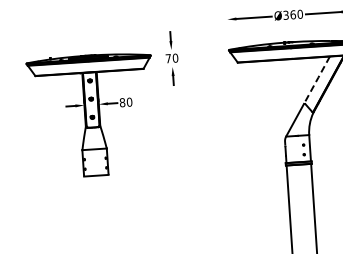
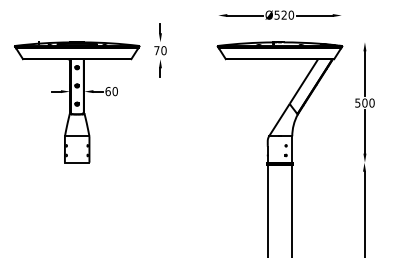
text: (289, 14) -> (280, 14), Ø360 -> Ø520
line: (317, 79) -> (304, 81), dashed -> solid
text: (121, 102) -> (107, 91), 80 -> 60

